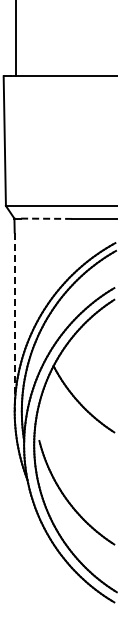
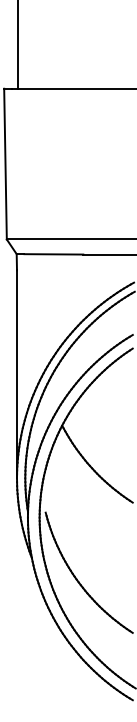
line: (46, 218) -> (53, 254), dashed -> solid
line: (14, 322) -> (16, 374), dashed -> solid

